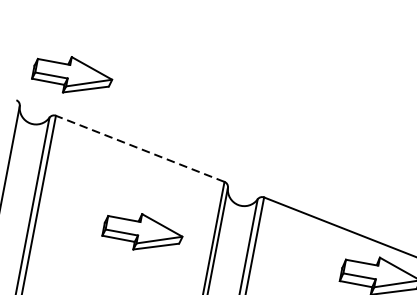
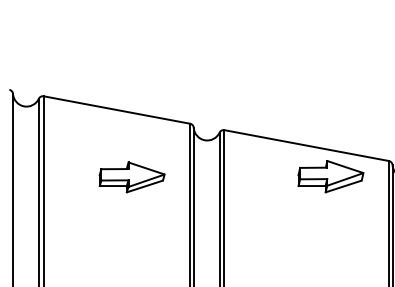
part: (71, 75) -> (50, 61), removed
line: (139, 148) -> (116, 109), dashed -> solid

